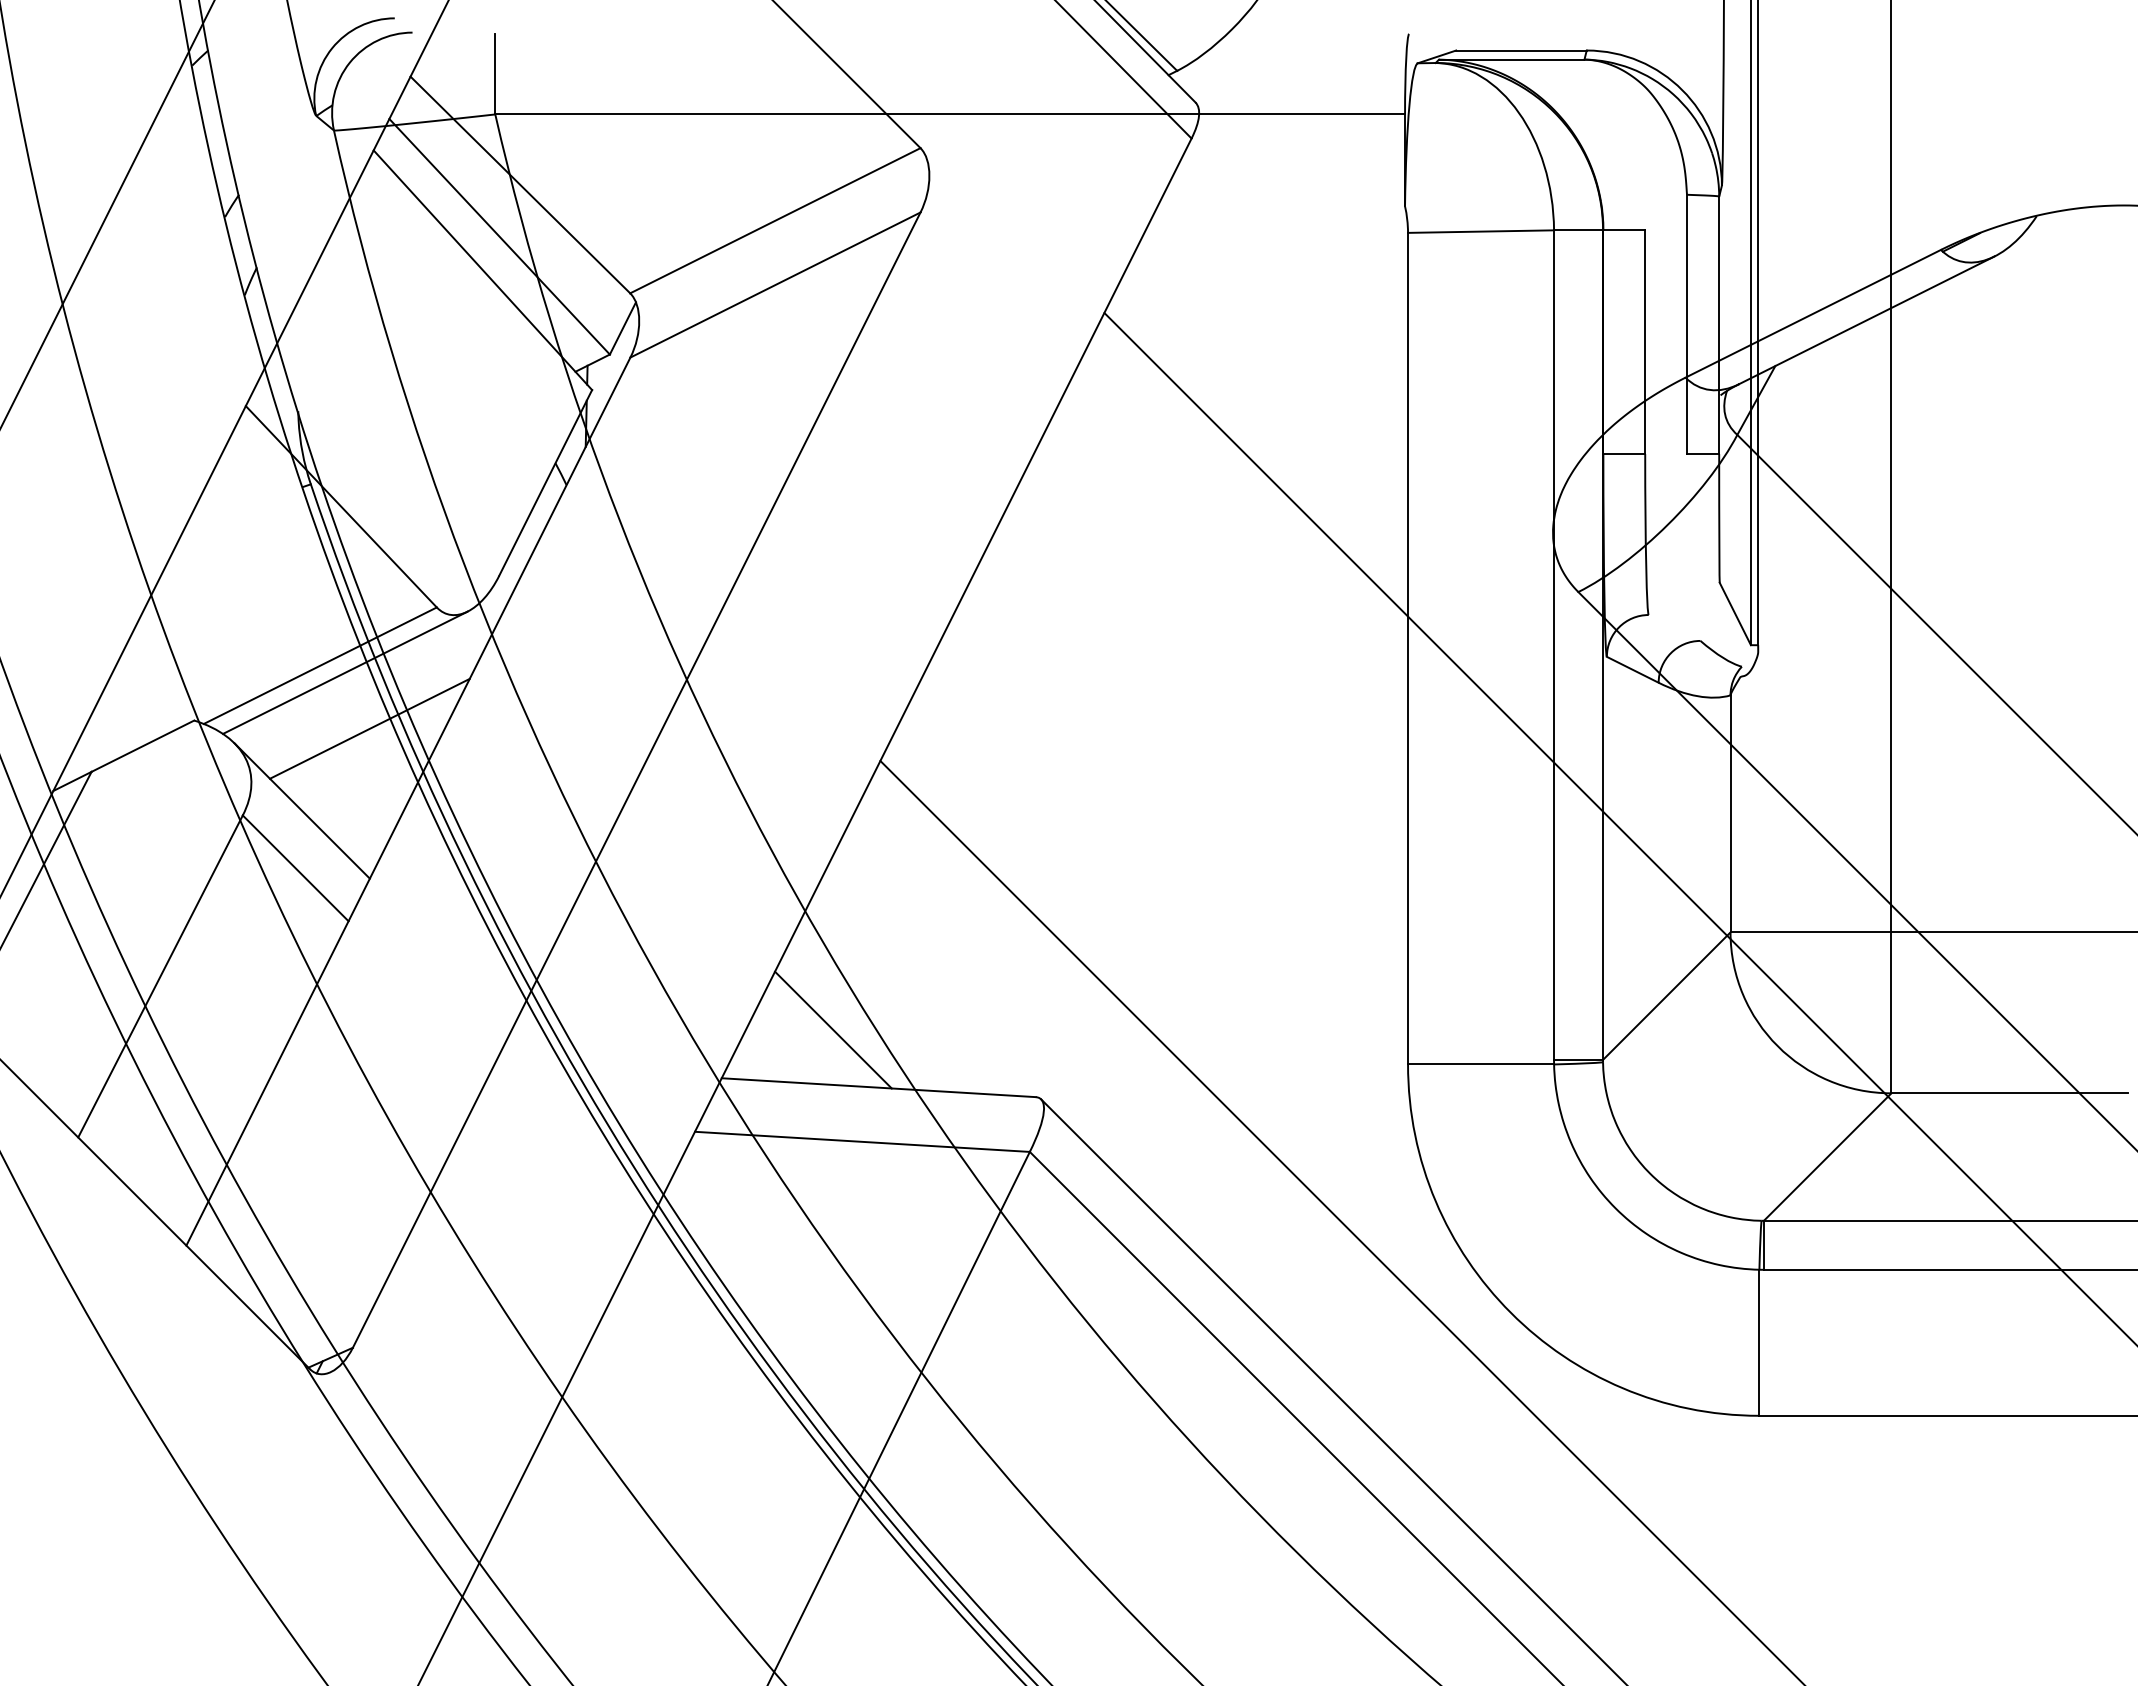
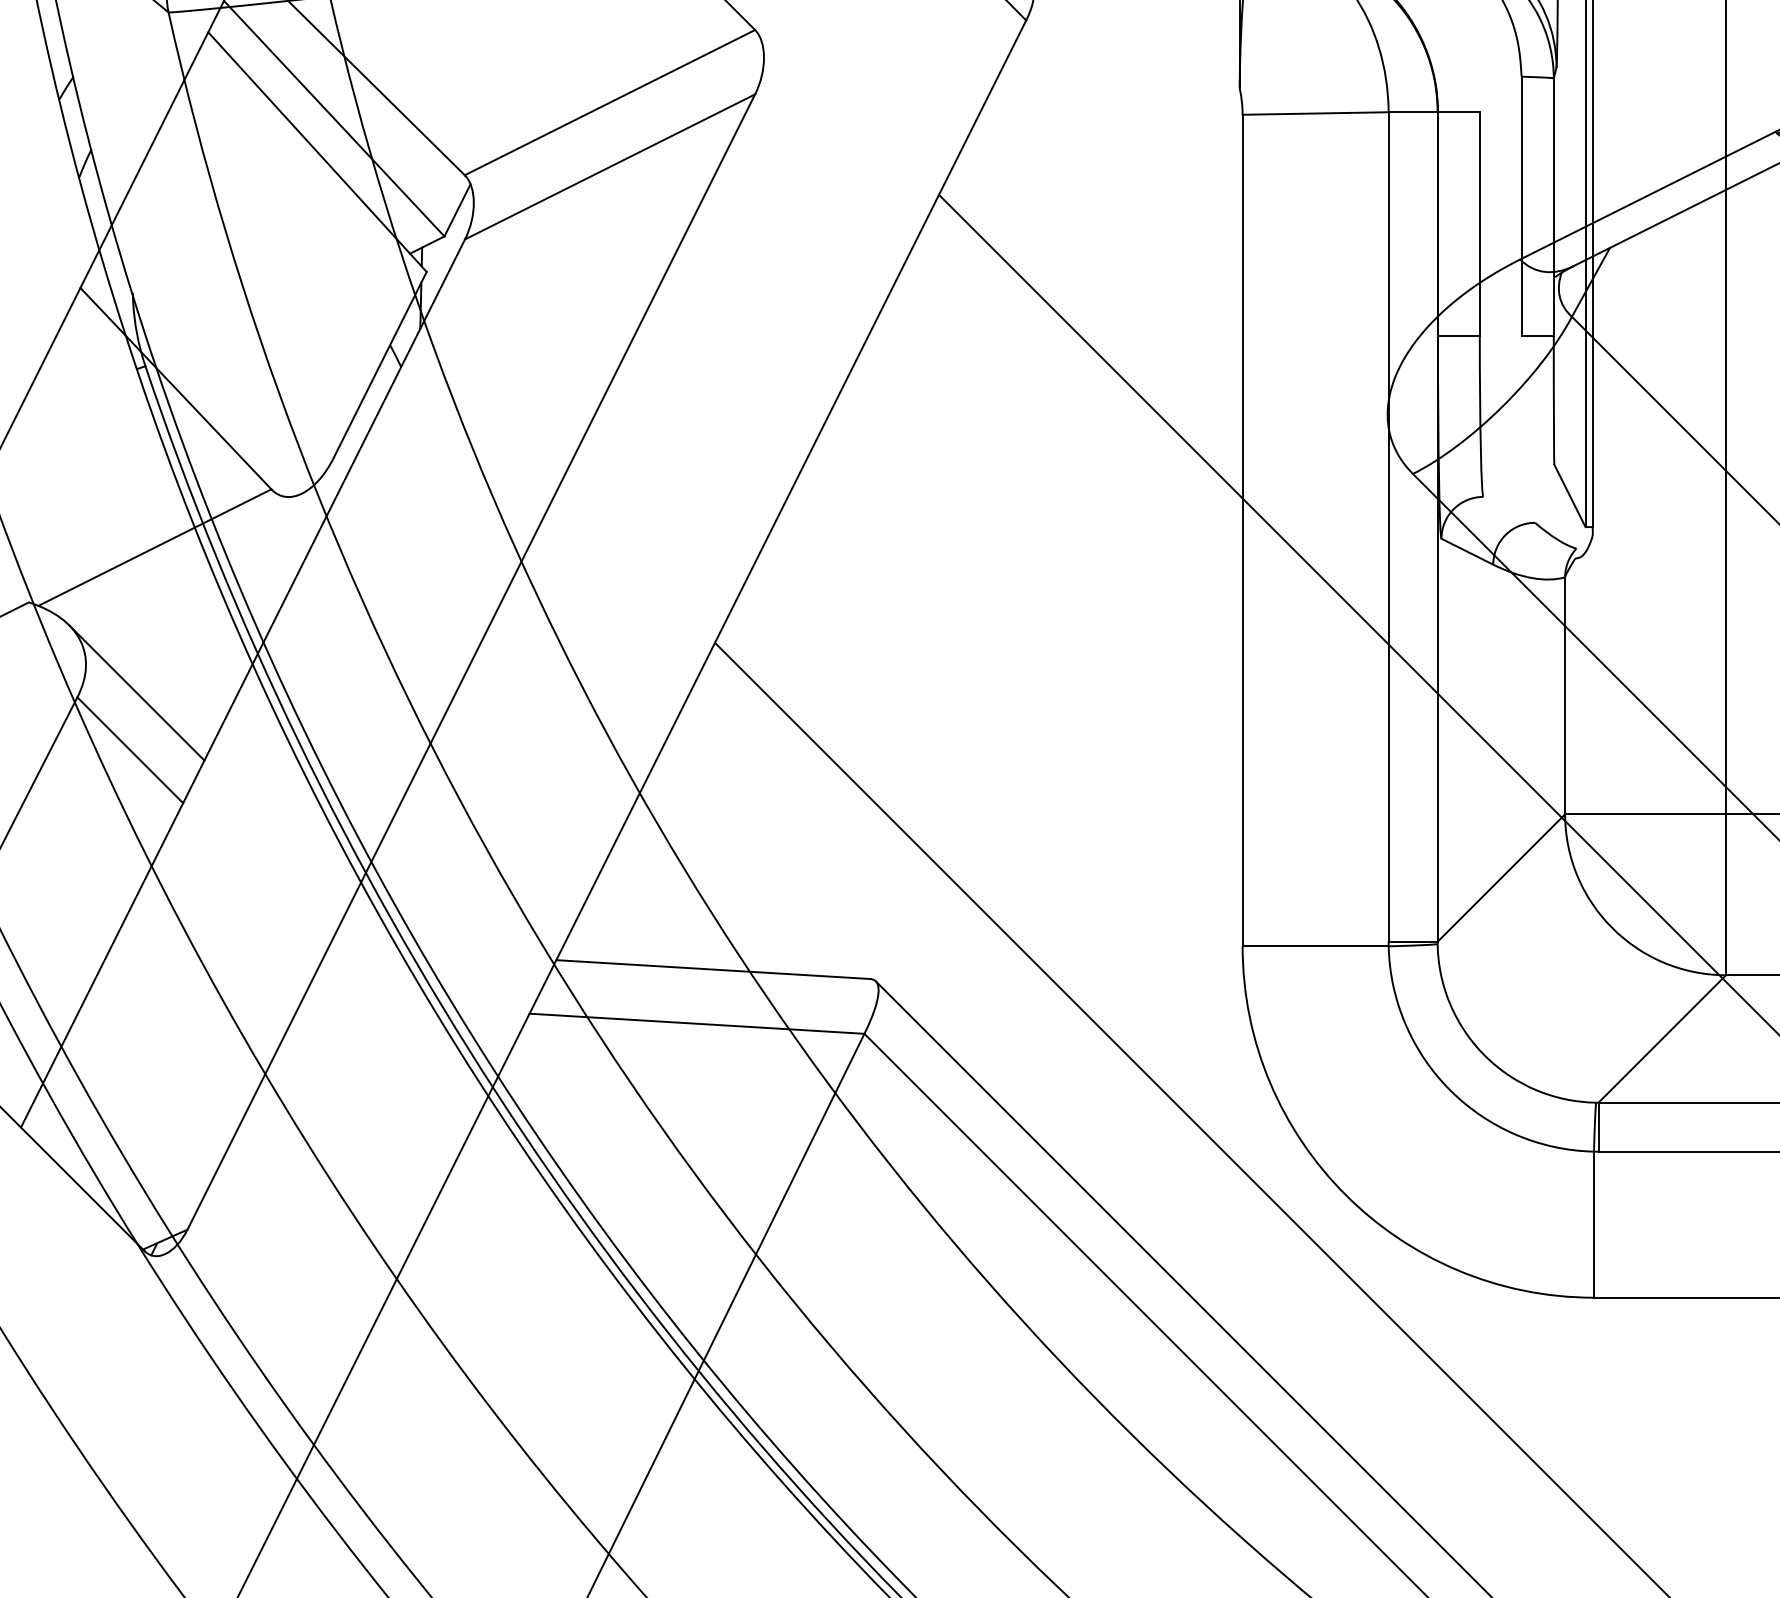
line: (345, 672) -> (180, 554), removed
line: (369, 728) -> (204, 610), removed
line: (833, 1029) -> (668, 911), removed

